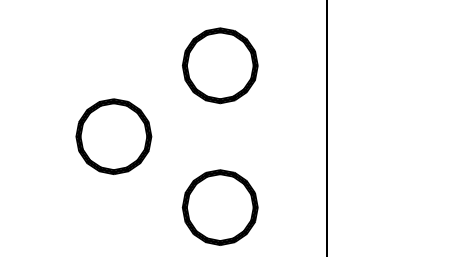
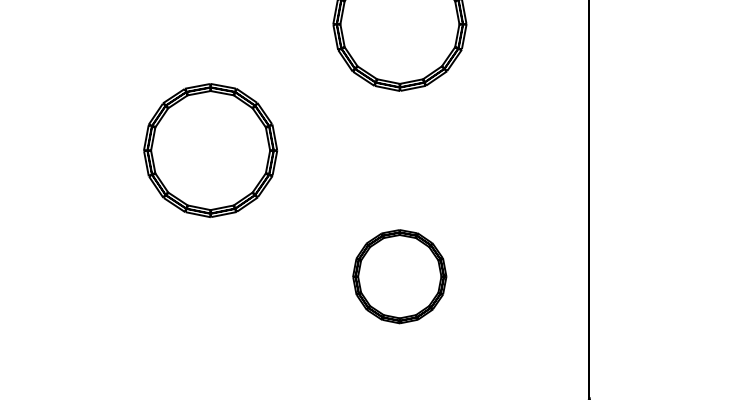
part: (219, 207) -> (398, 276), size x0.7

